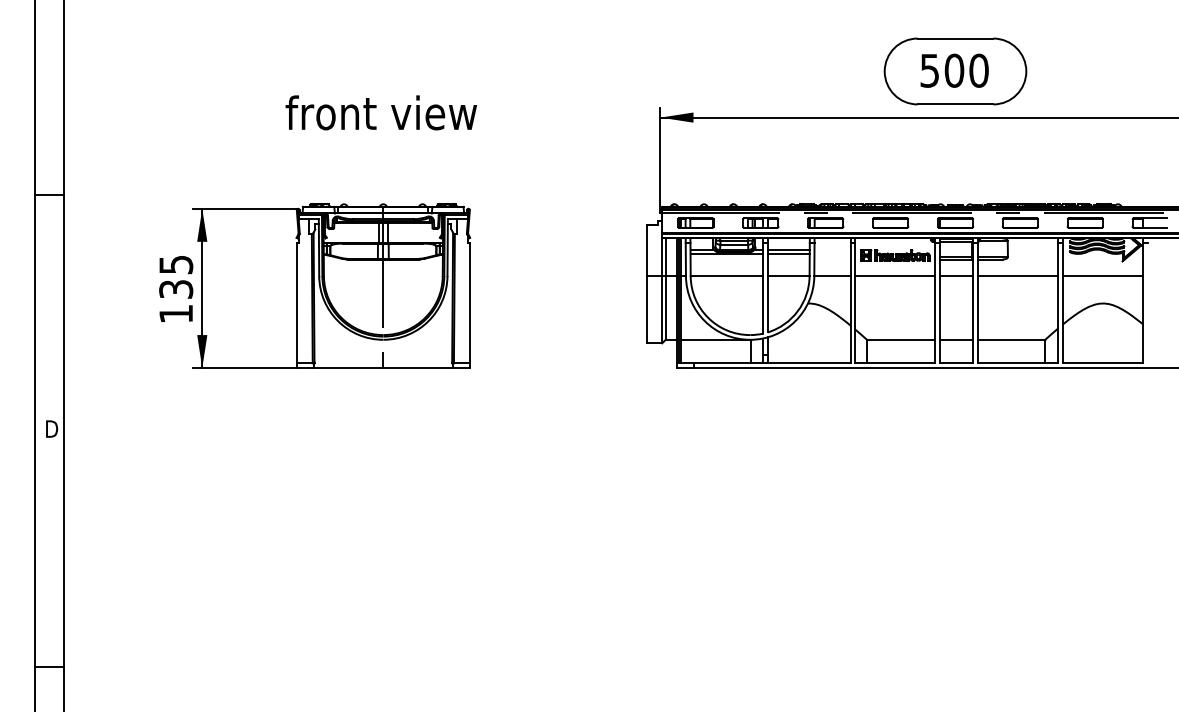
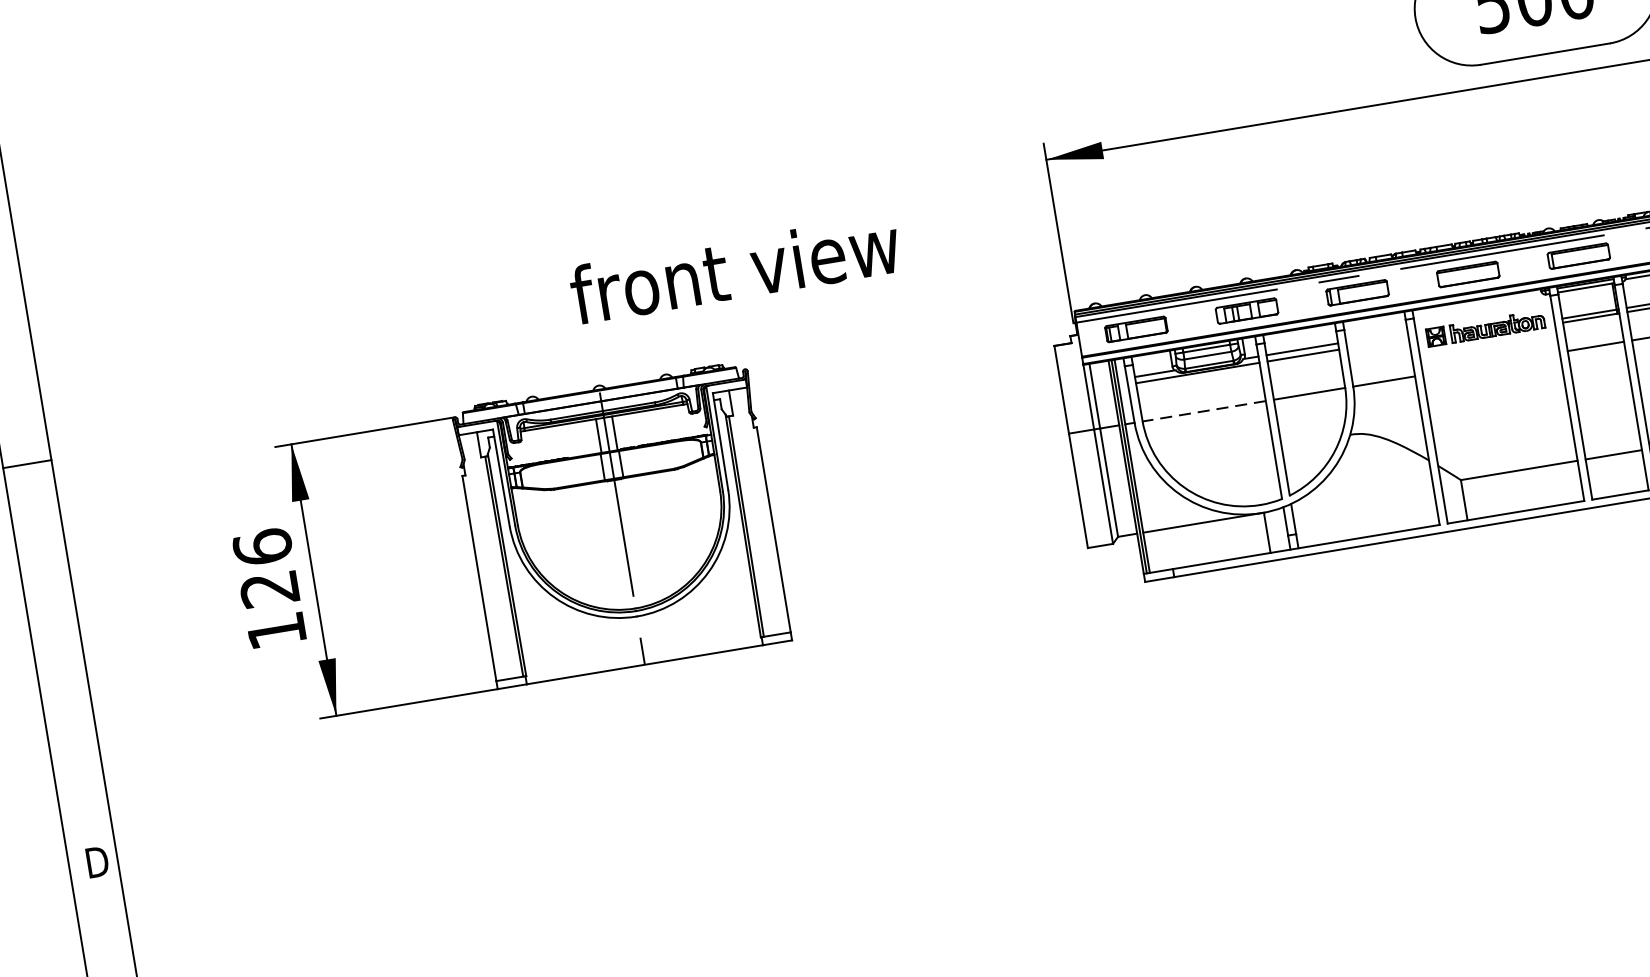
text: (380, 112) -> (733, 269), moved
text: (176, 276) -> (266, 567), 135 -> 126
line: (726, 276) -> (1203, 411), solid -> dashed
line: (895, 276) -> (1491, 364), removed

